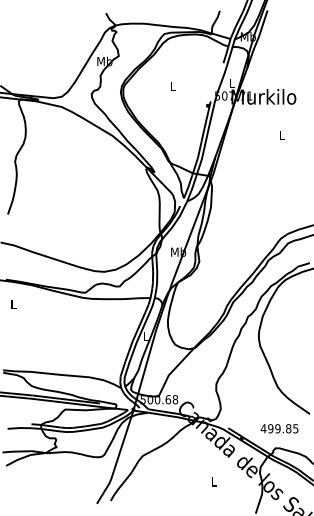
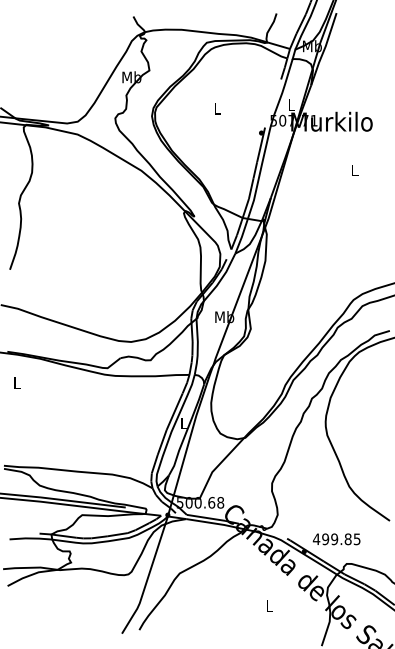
text: (279, 428) -> (336, 539), moved

